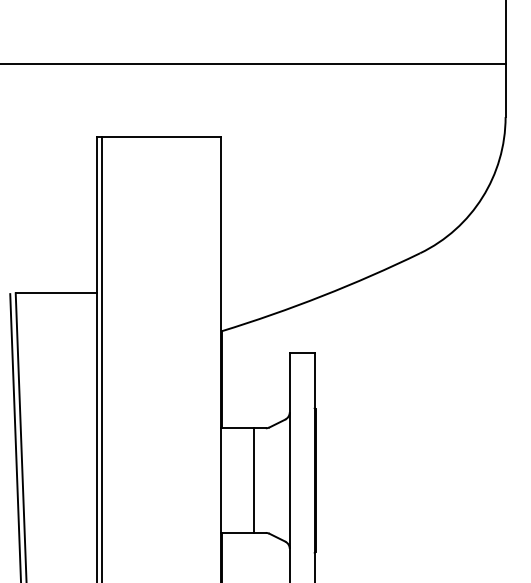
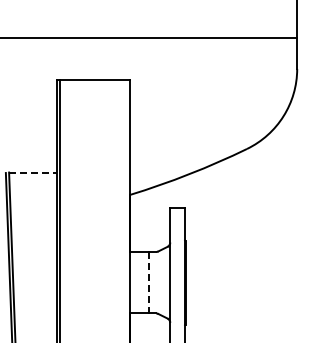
line: (55, 293) -> (32, 172), solid -> dashed
line: (254, 480) -> (149, 282), solid -> dashed

